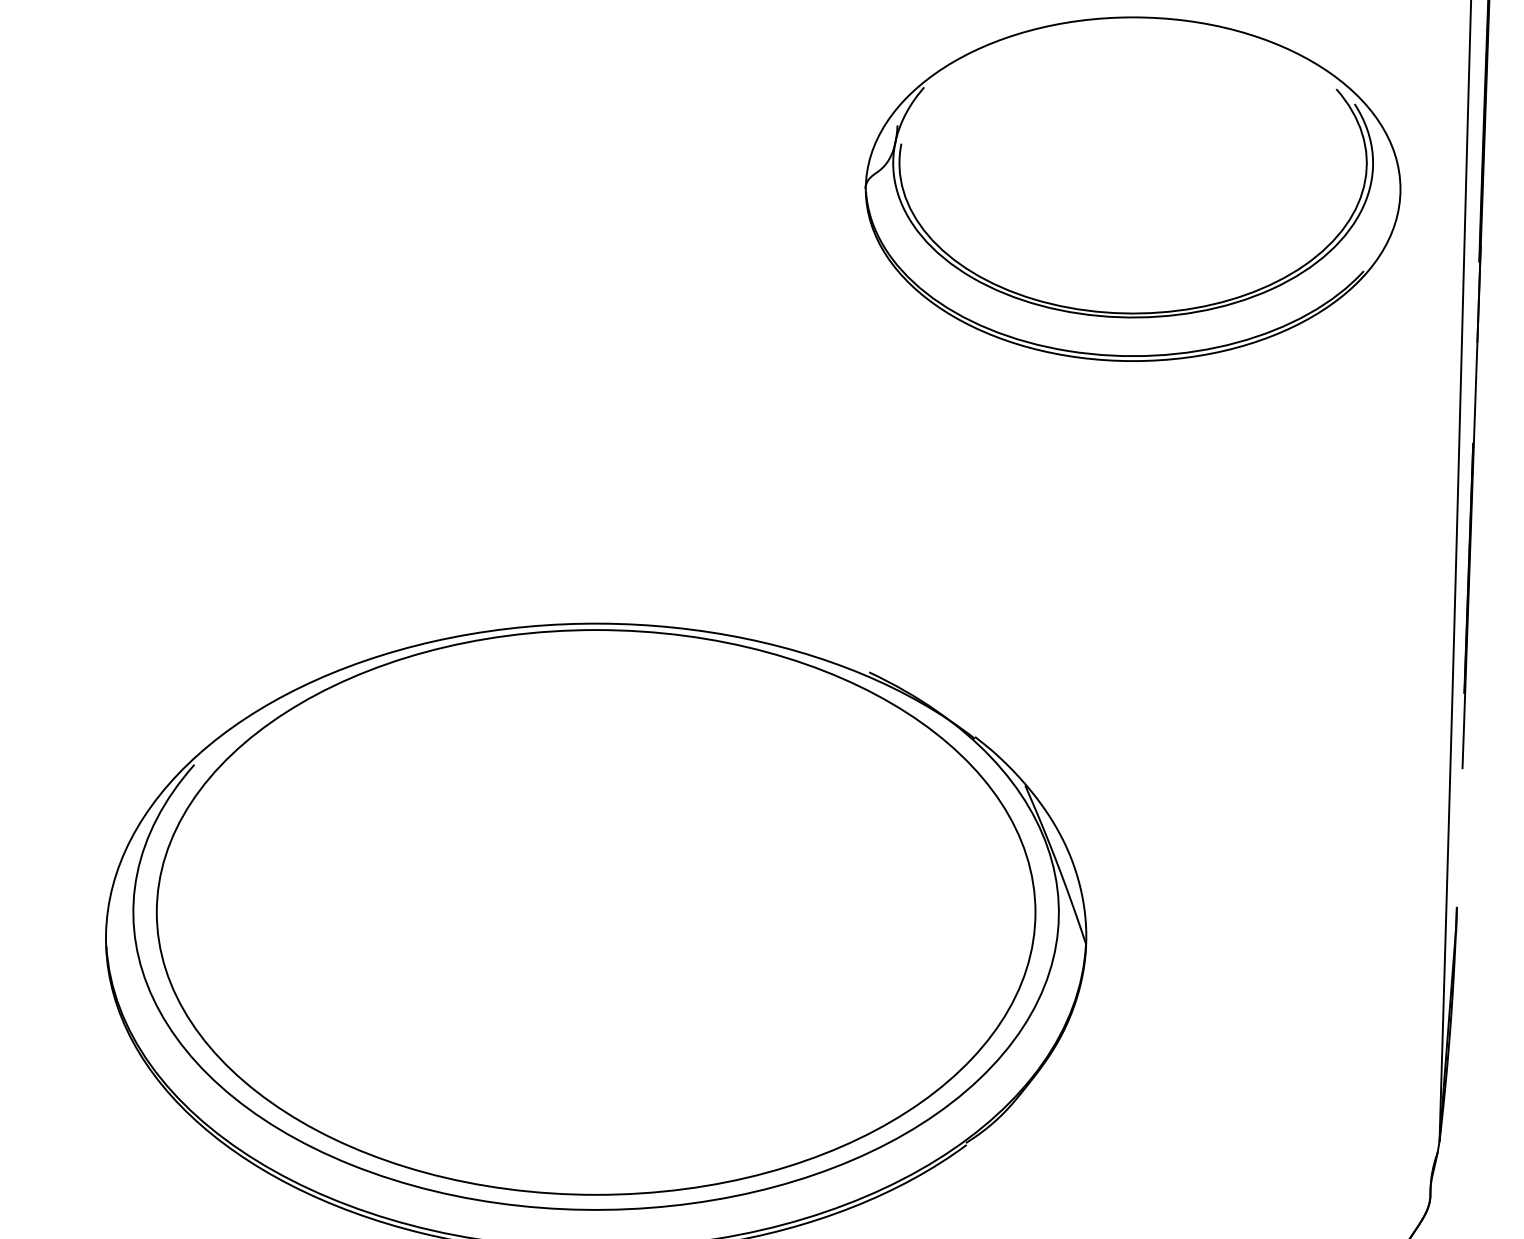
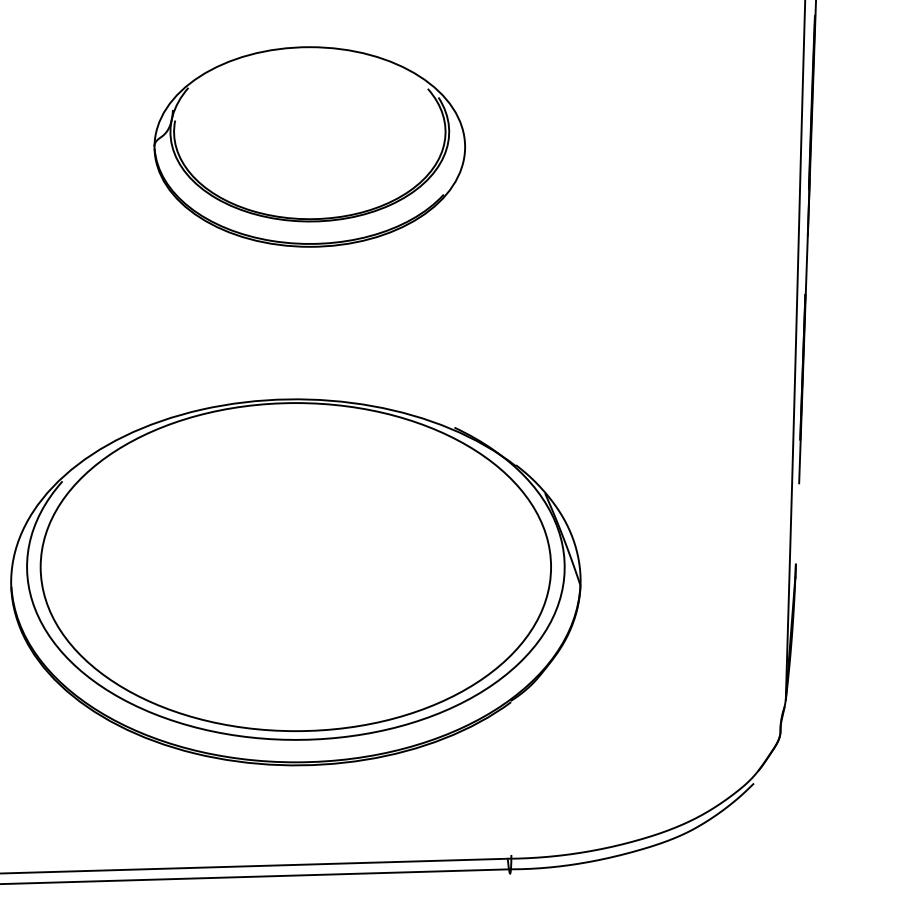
part: (1132, 188) -> (309, 146), moved

